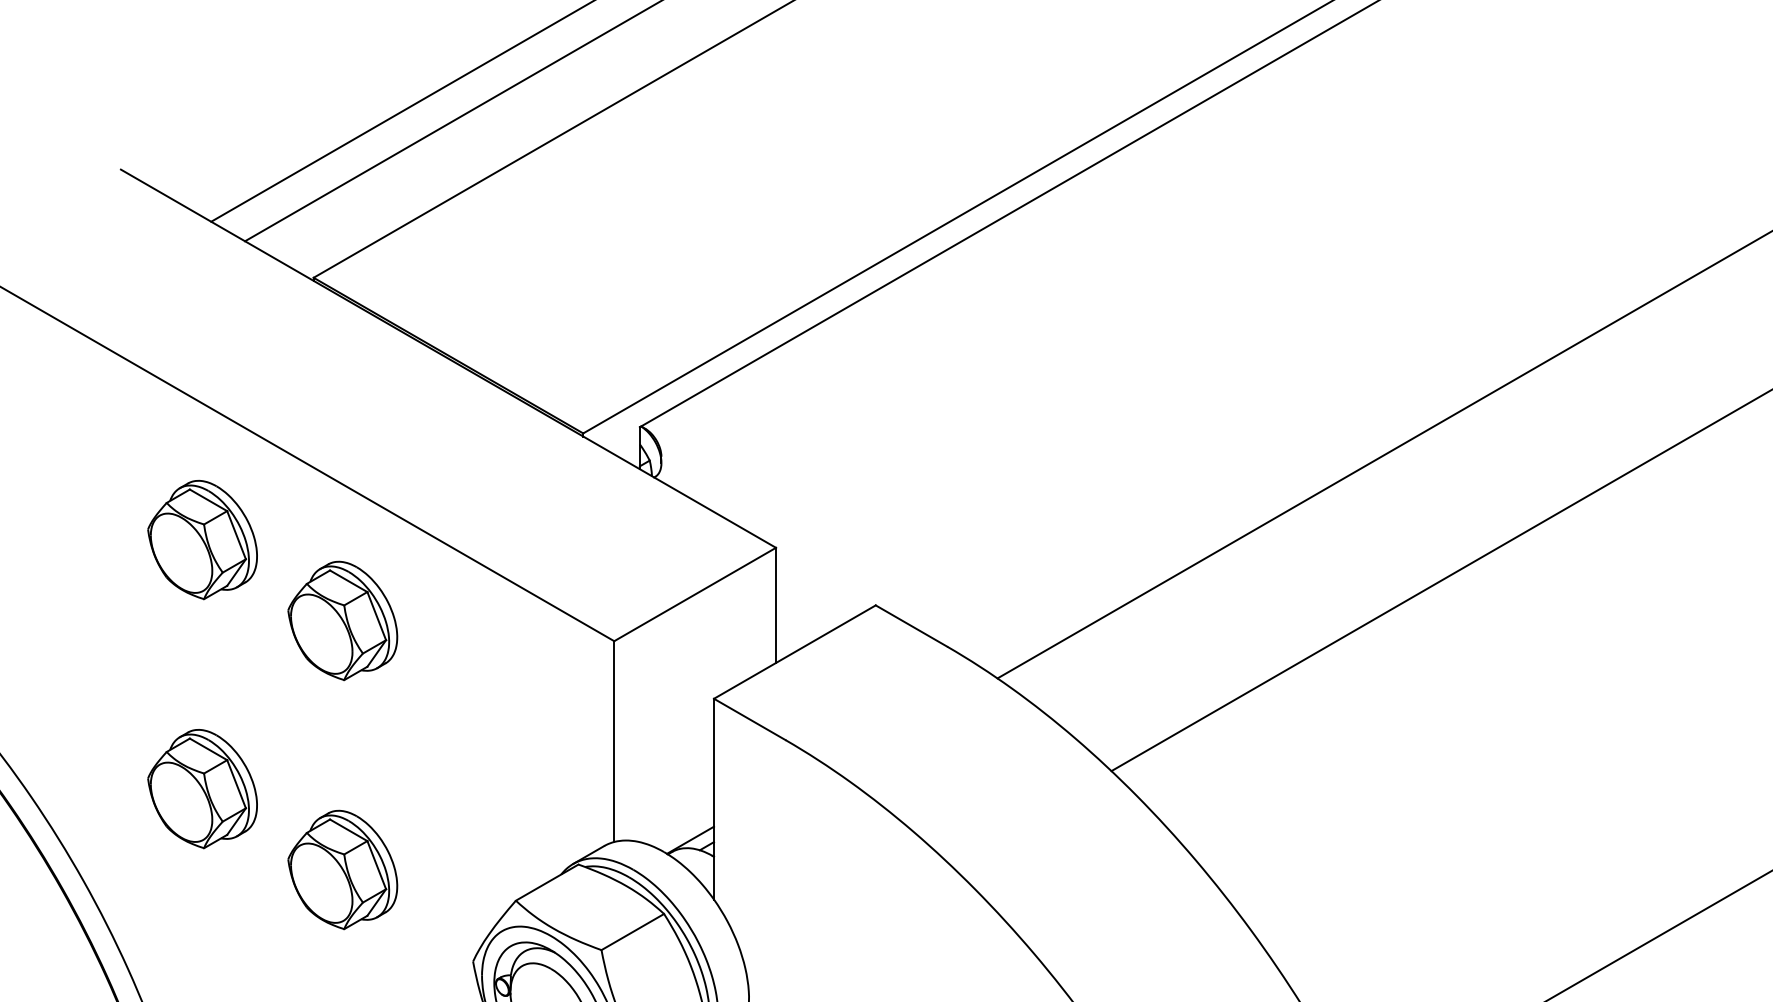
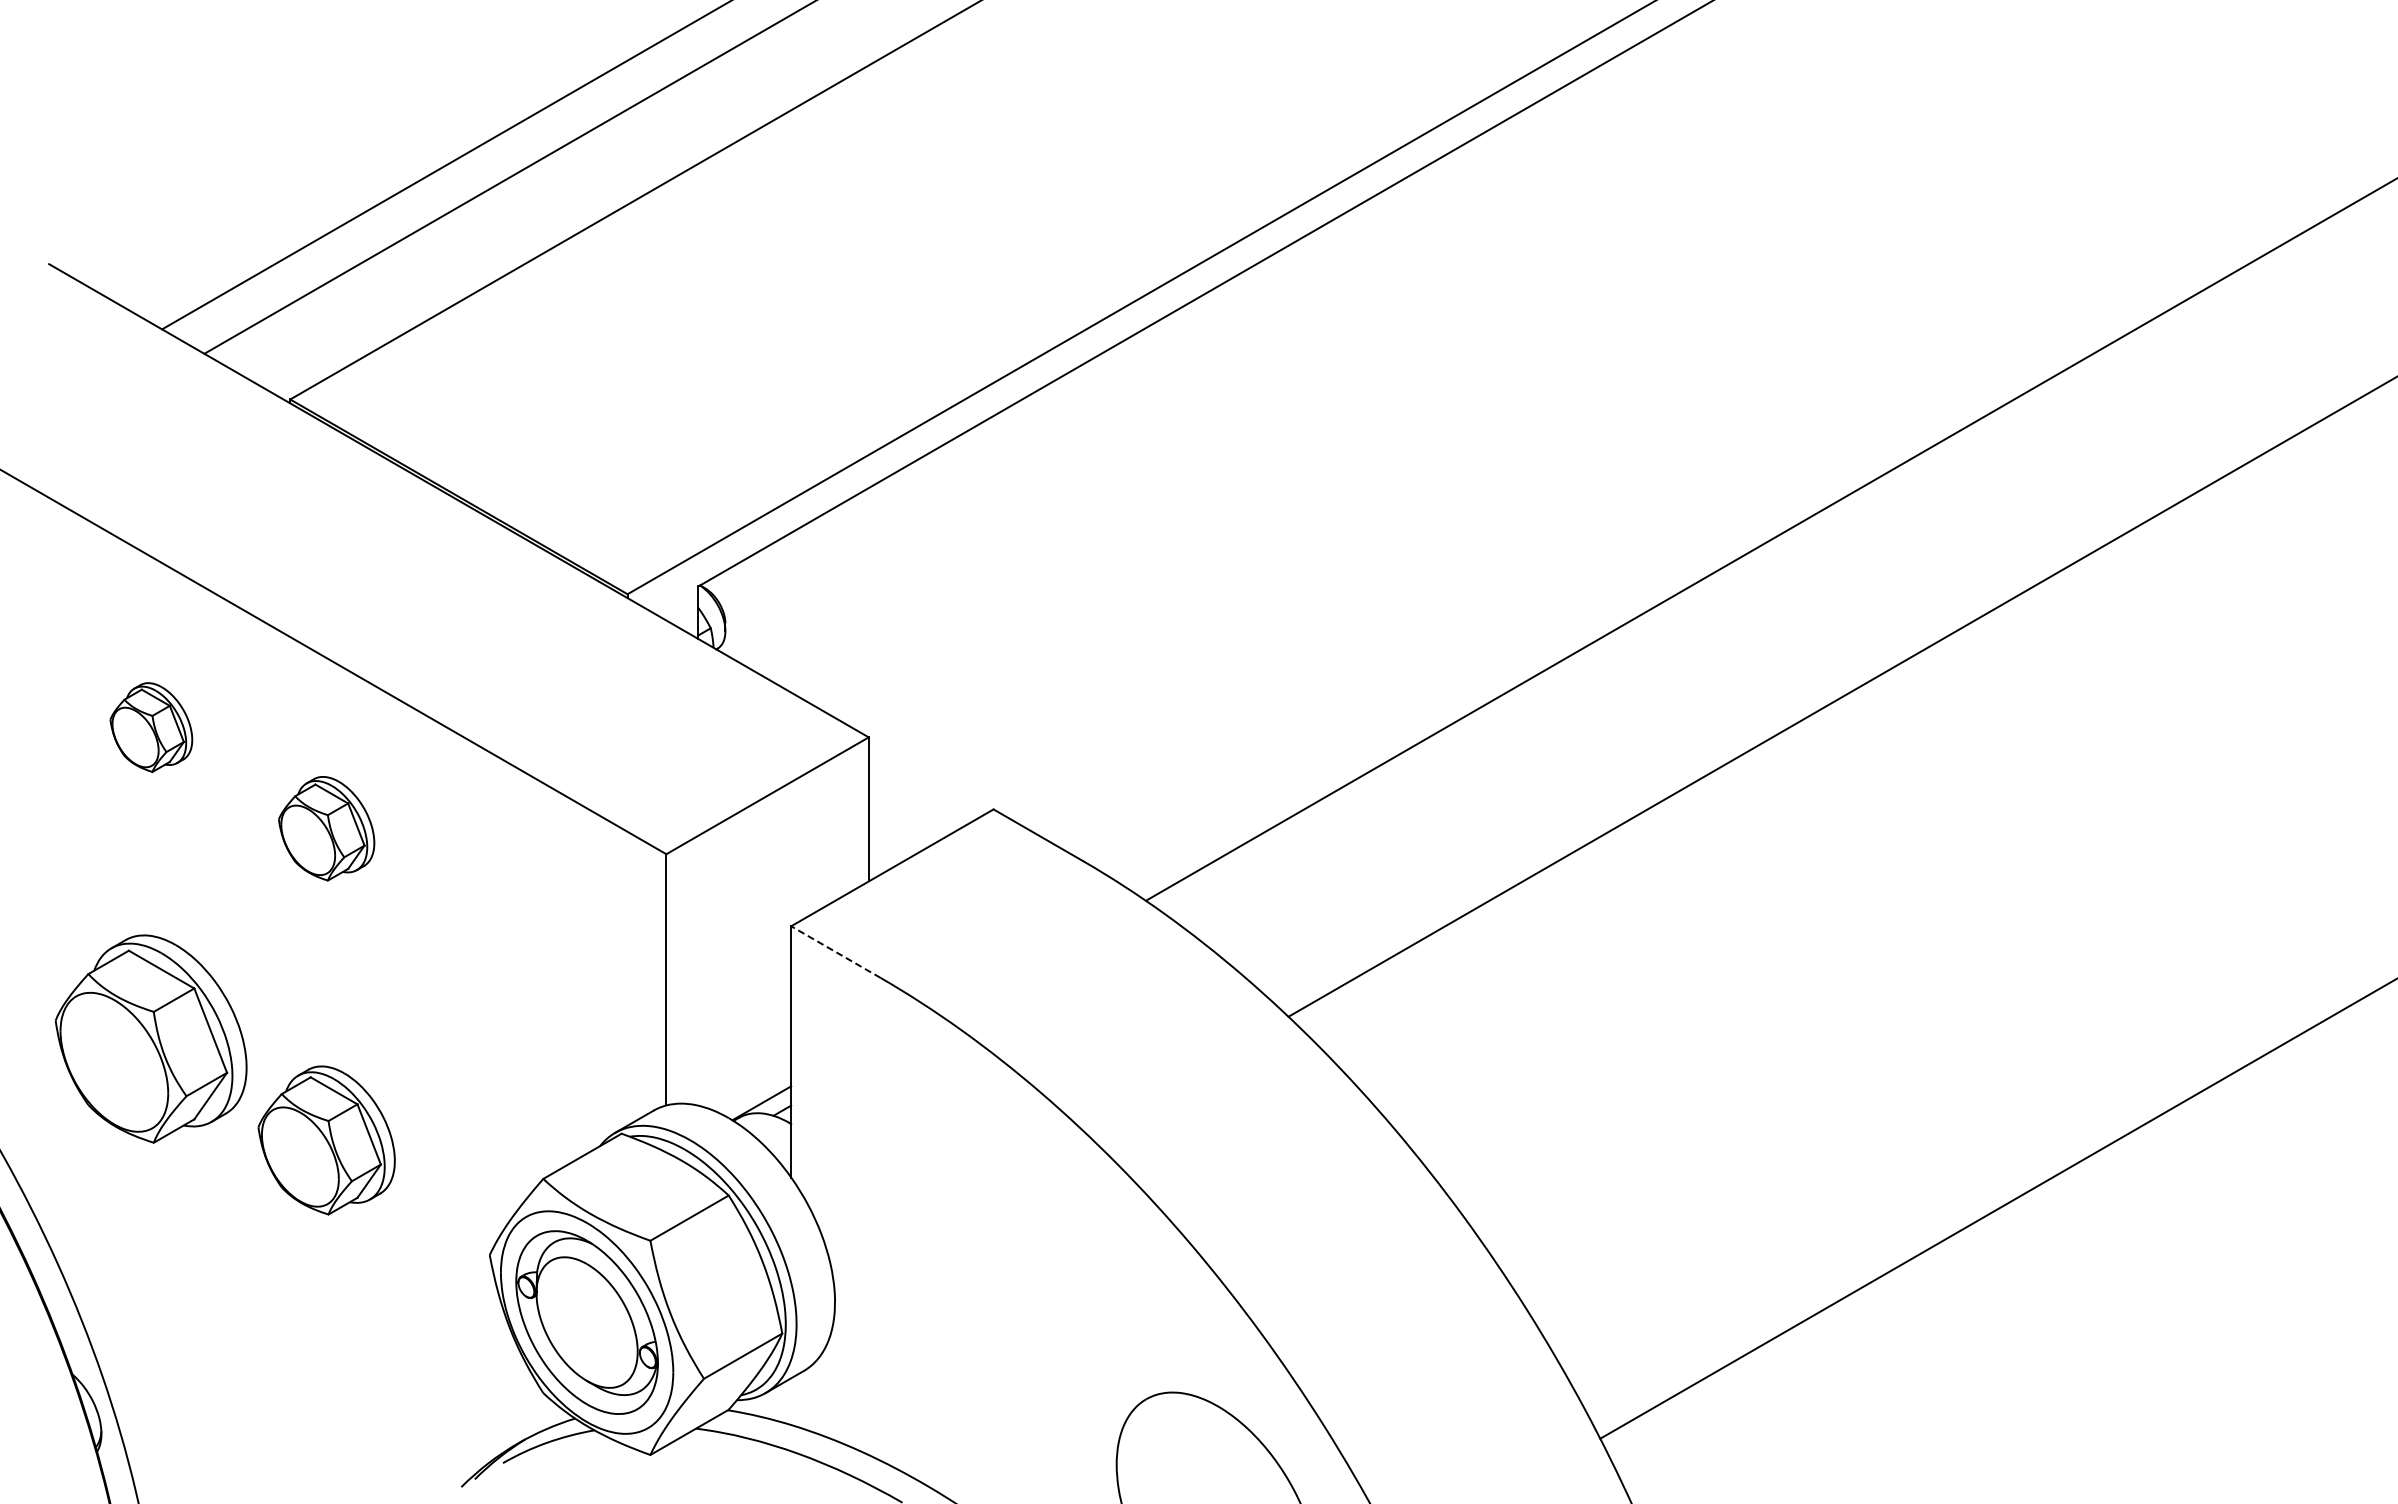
part: (202, 539) -> (151, 727), size x0.6
part: (342, 620) -> (326, 828), size x0.7
line: (749, 719) -> (835, 952), solid -> dashed
part: (202, 789) -> (151, 1039), size x1.4

